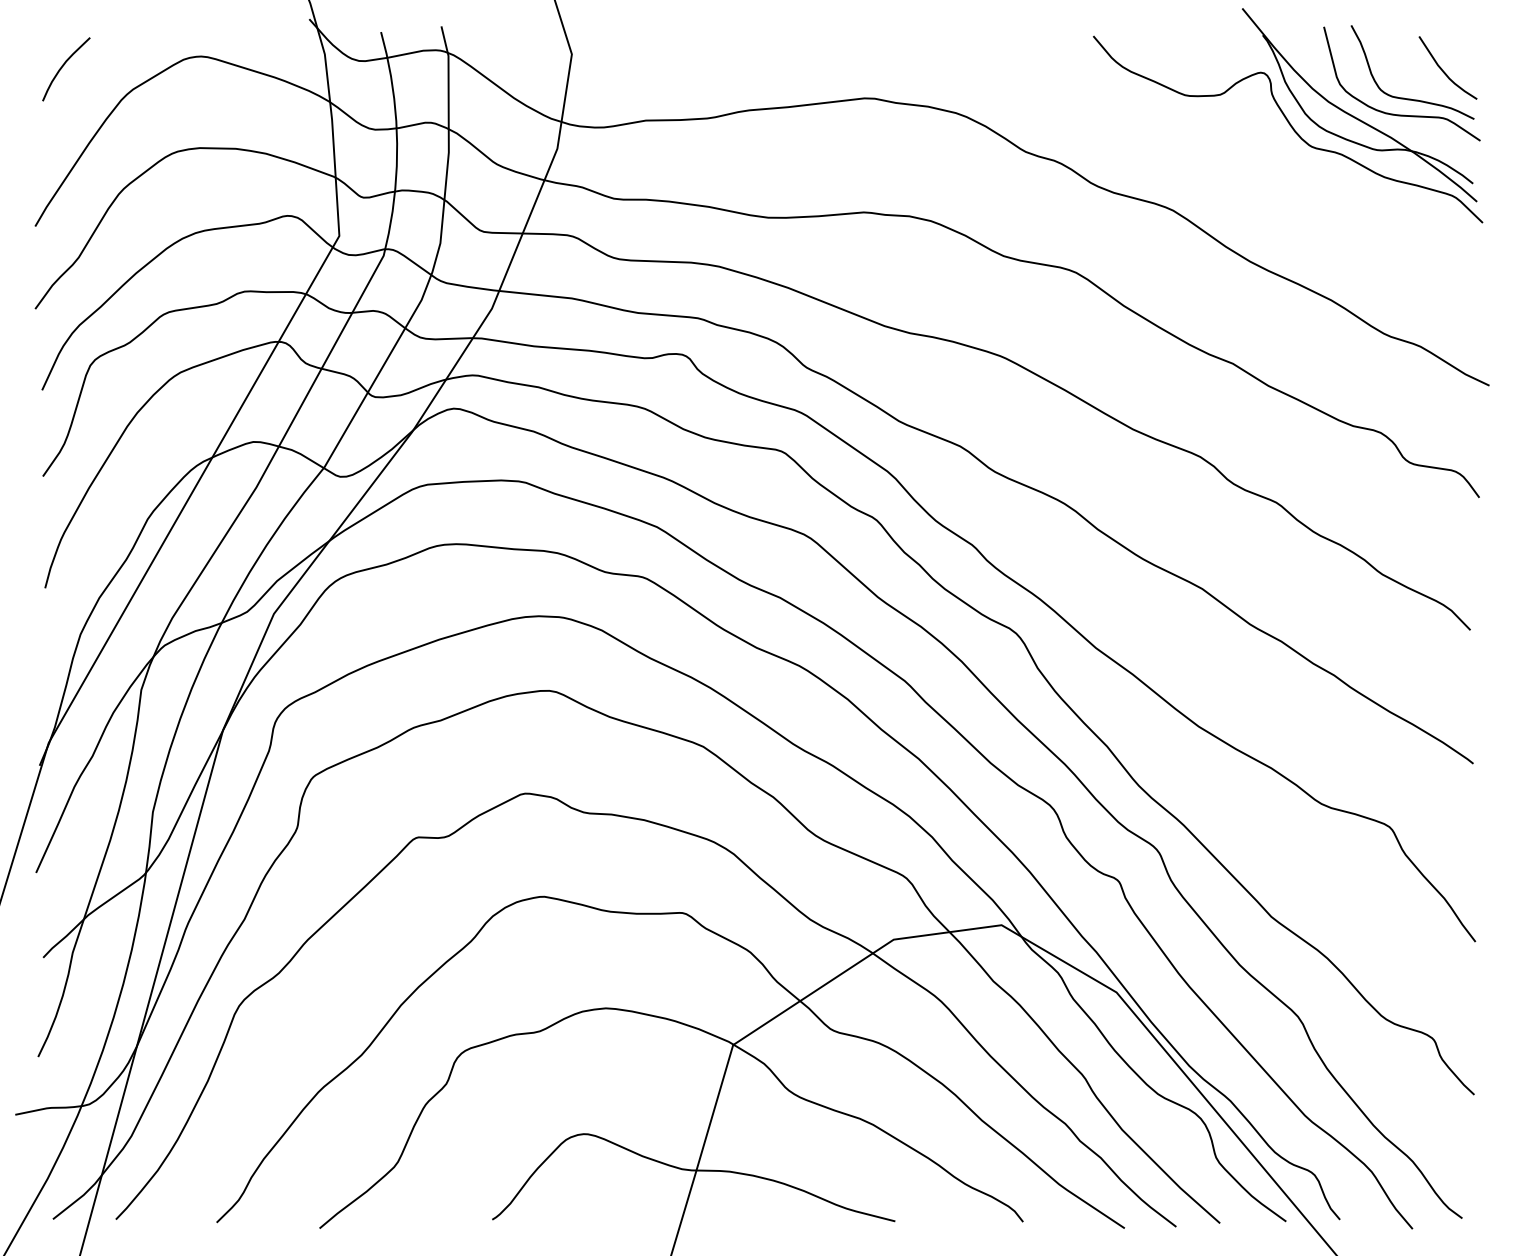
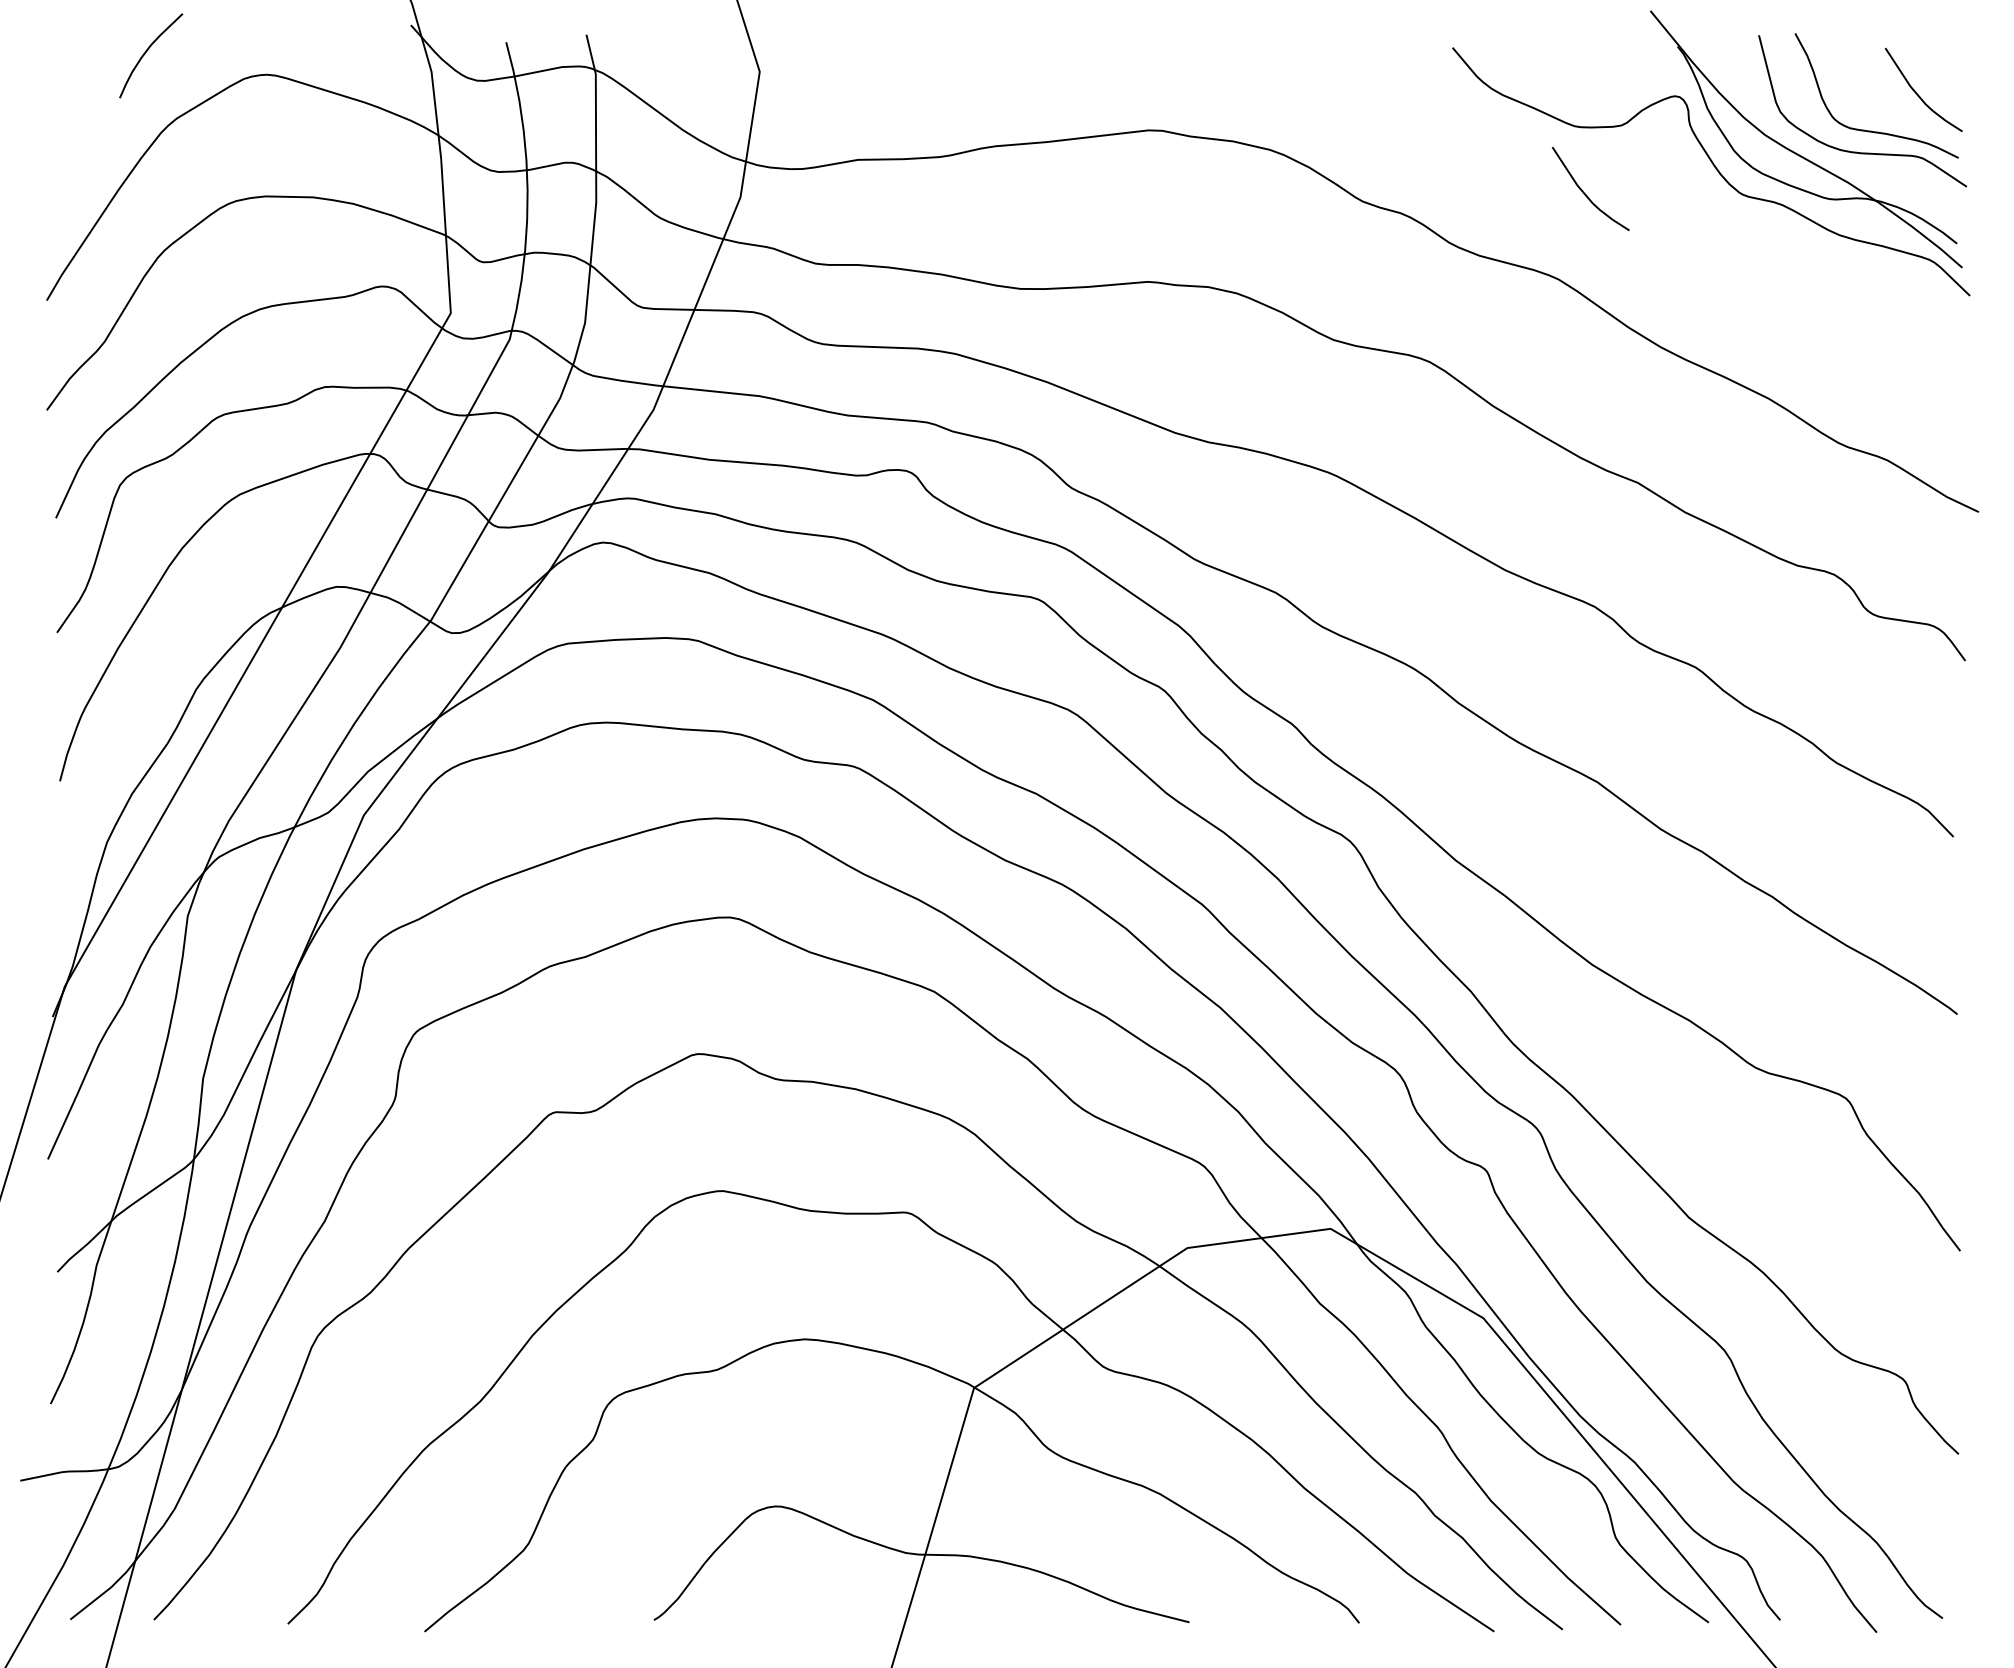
curve: (63, 66) -> (147, 51), moved
curve: (1193, 145) -> (1585, 193), added

